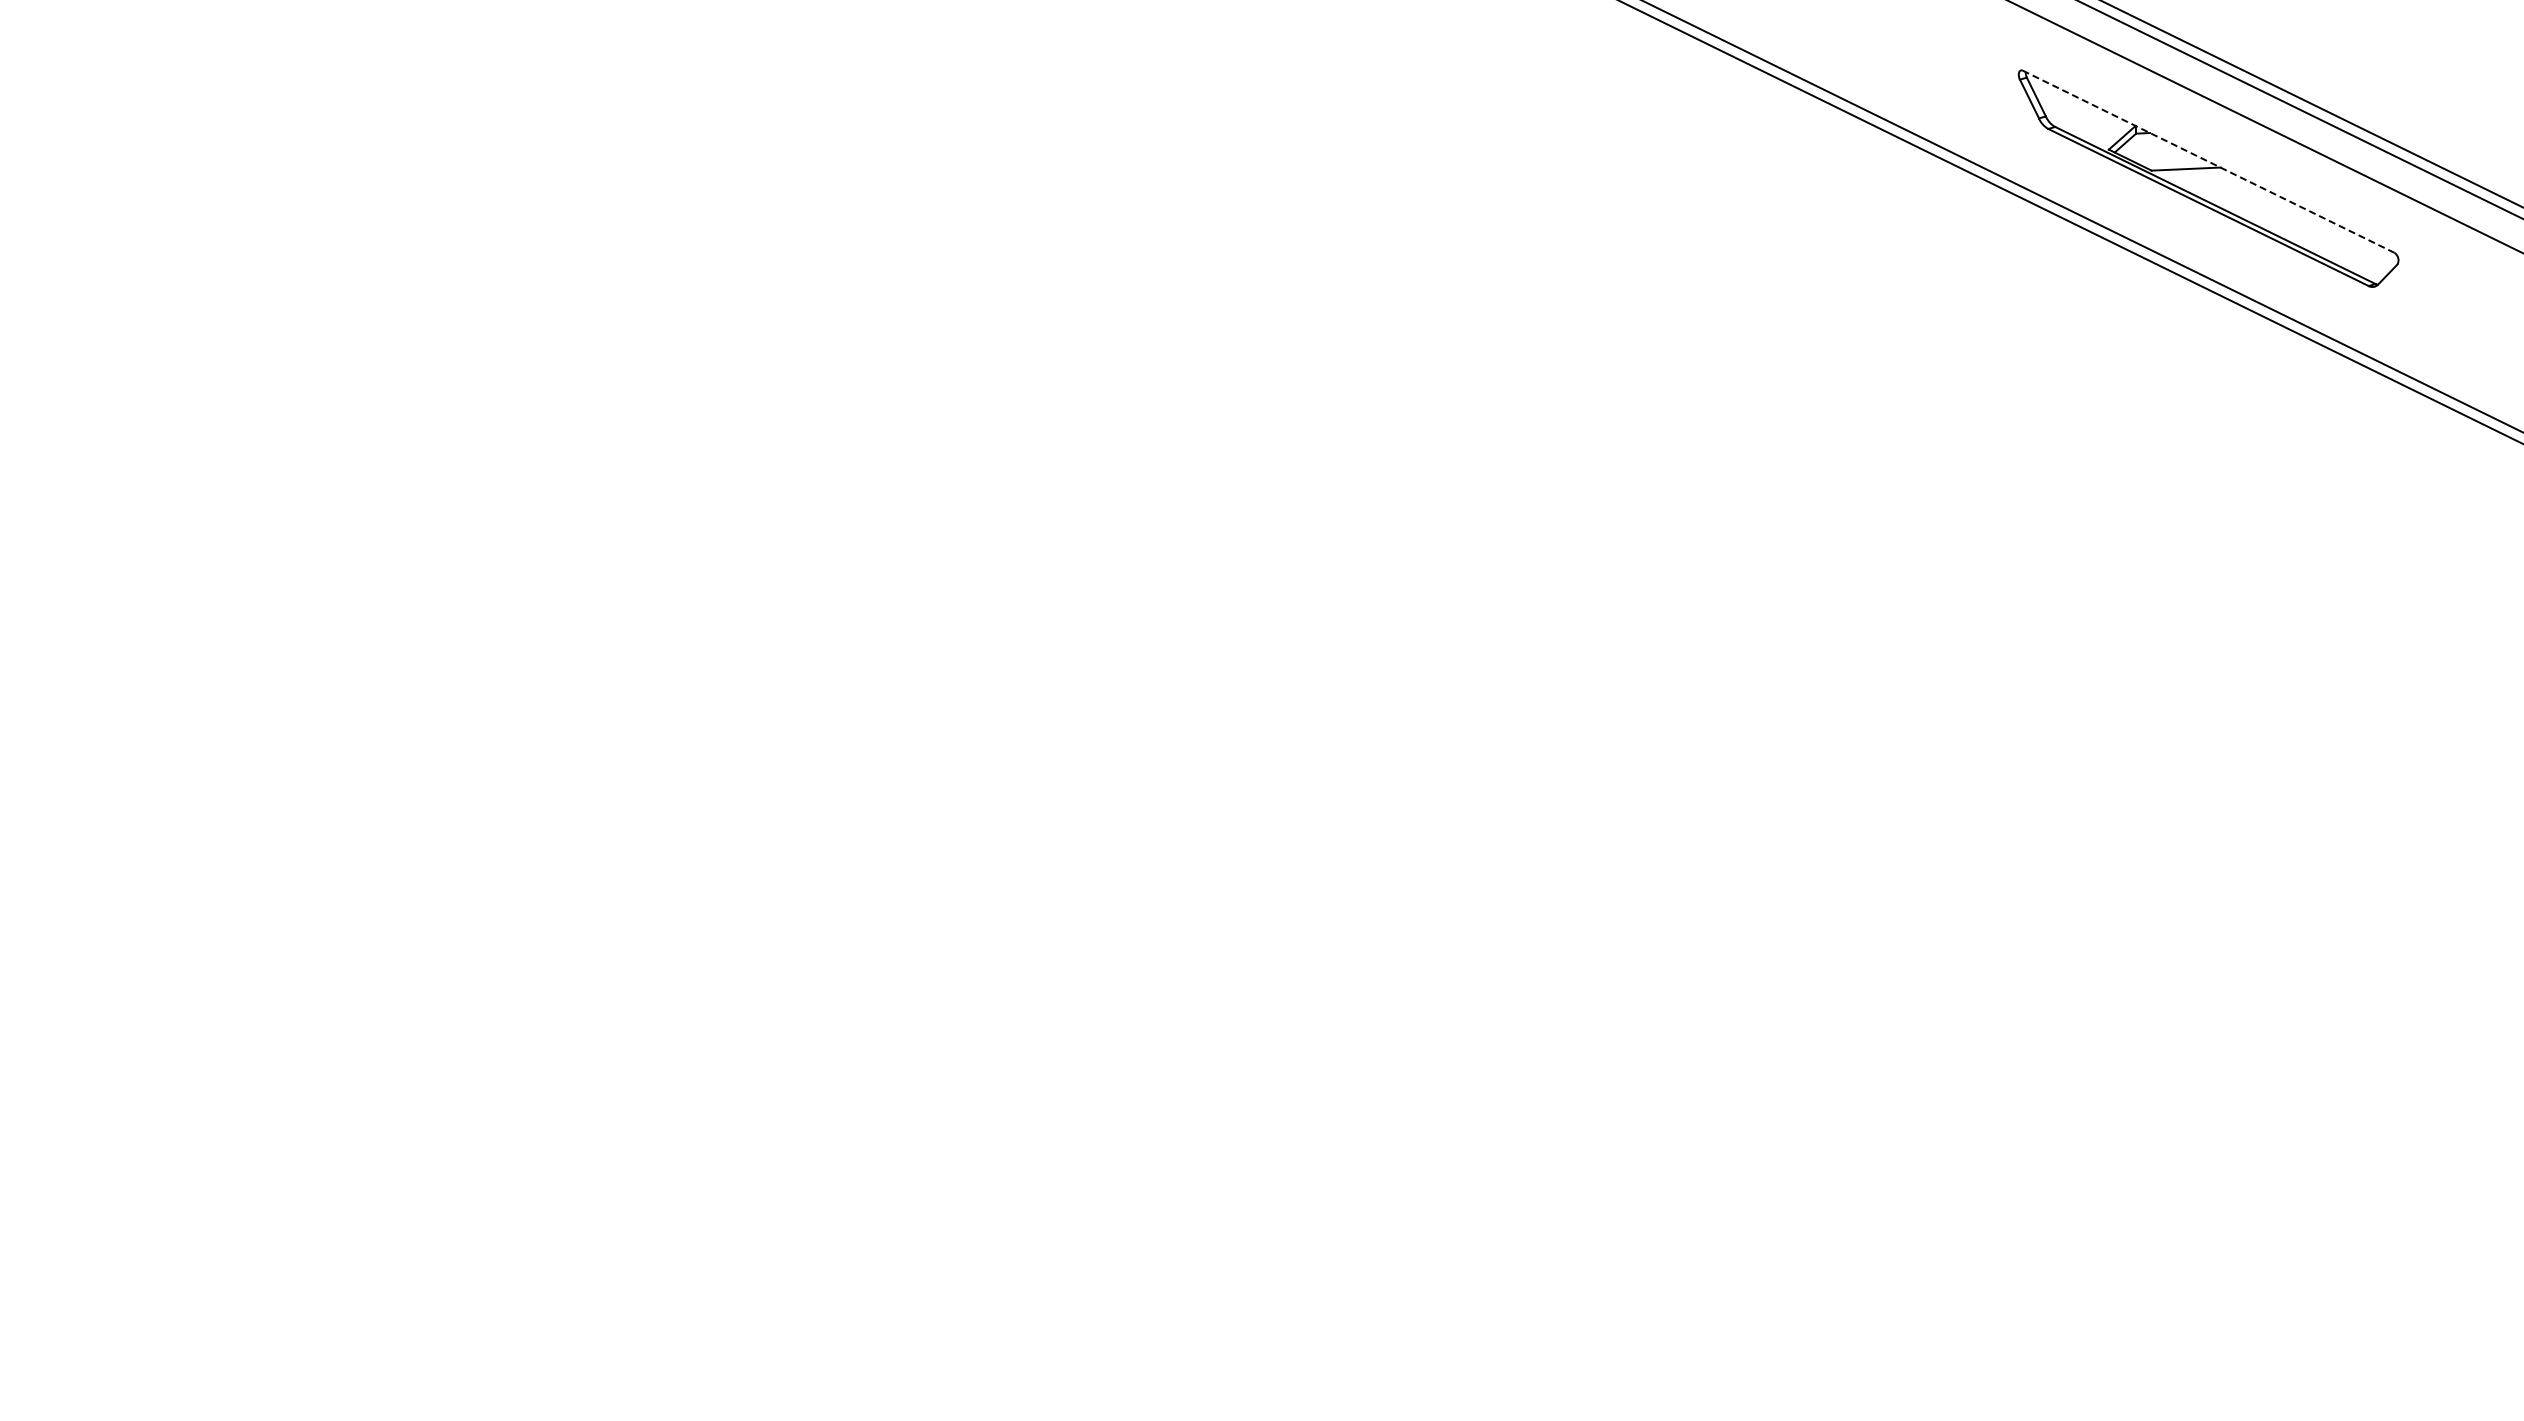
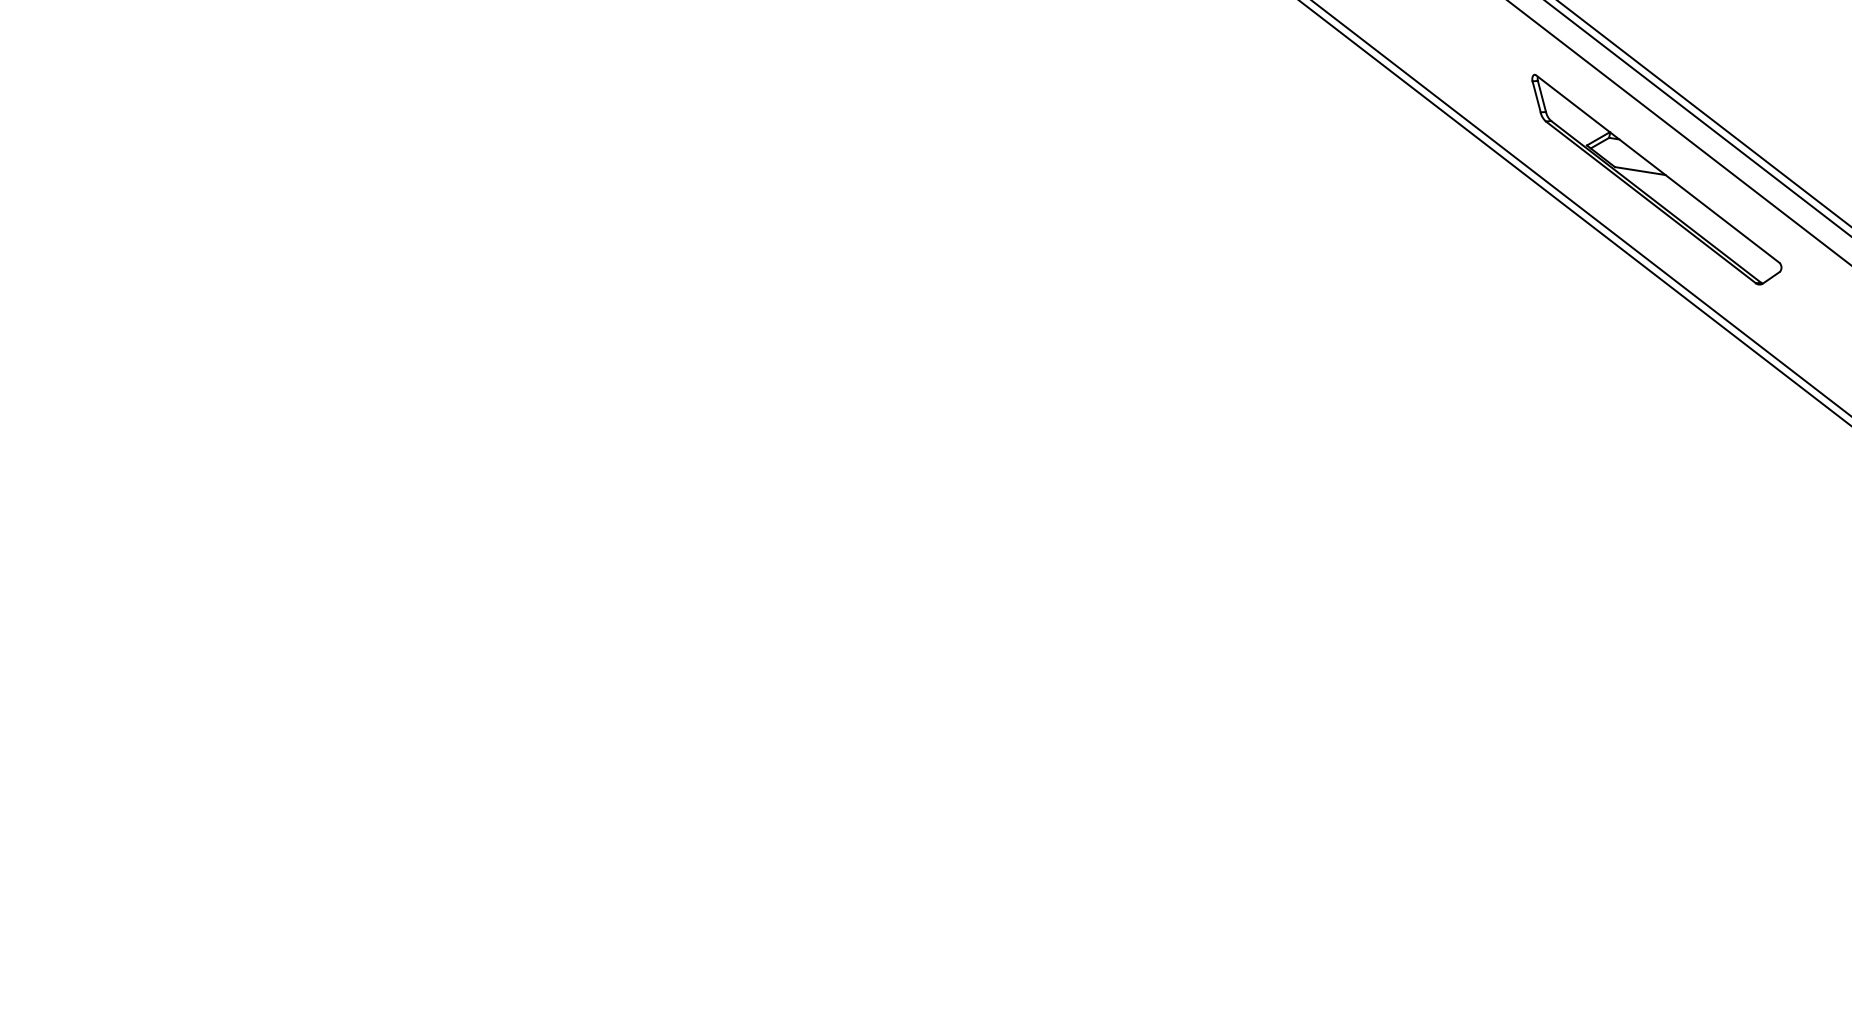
line: (2209, 162) -> (1658, 169), dashed -> solid

